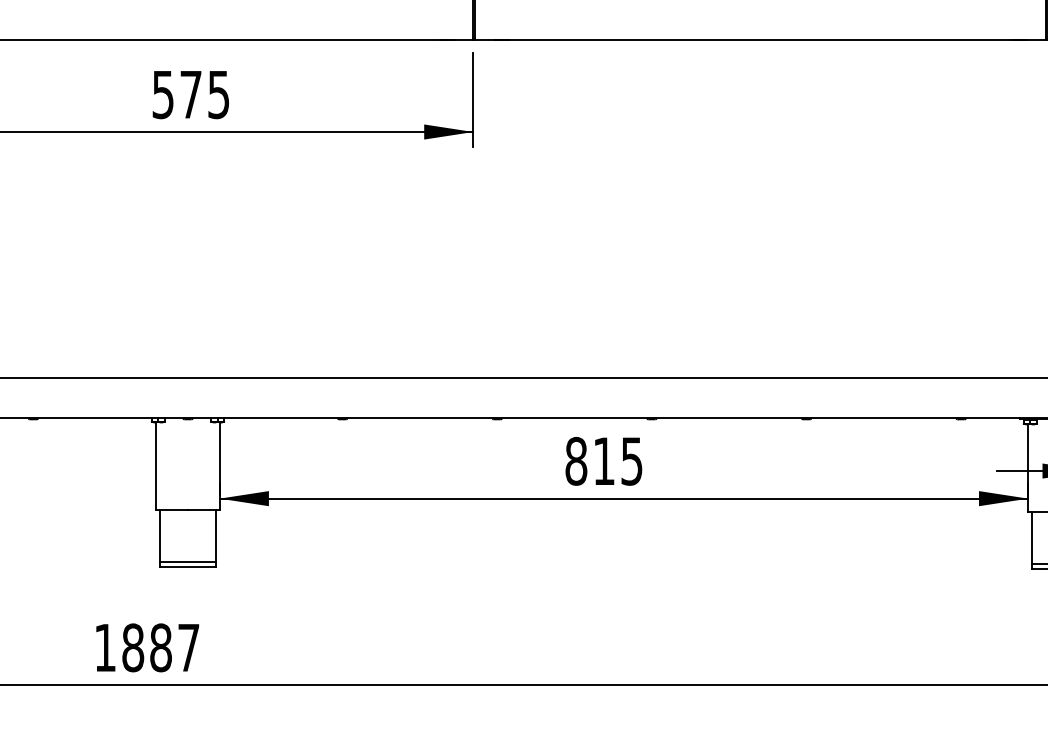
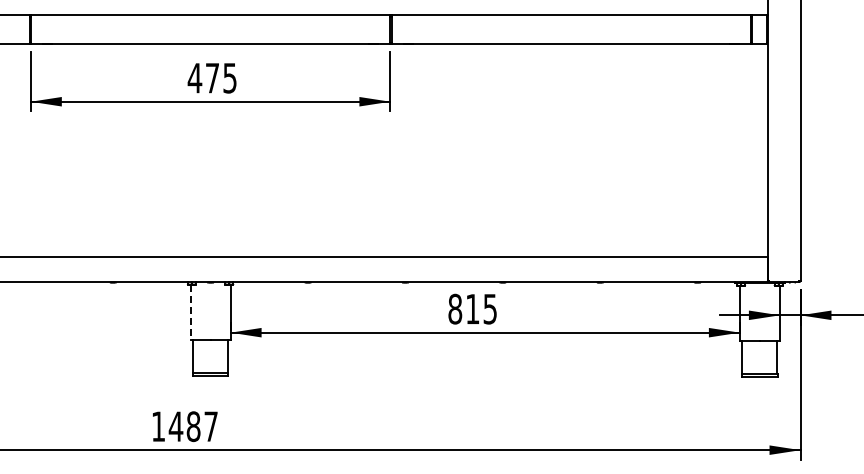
text: (162, 95) -> (194, 78), 575 -> 475
line: (156, 466) -> (190, 312), solid -> dashed
text: (132, 647) -> (175, 426), 1887 -> 1487

